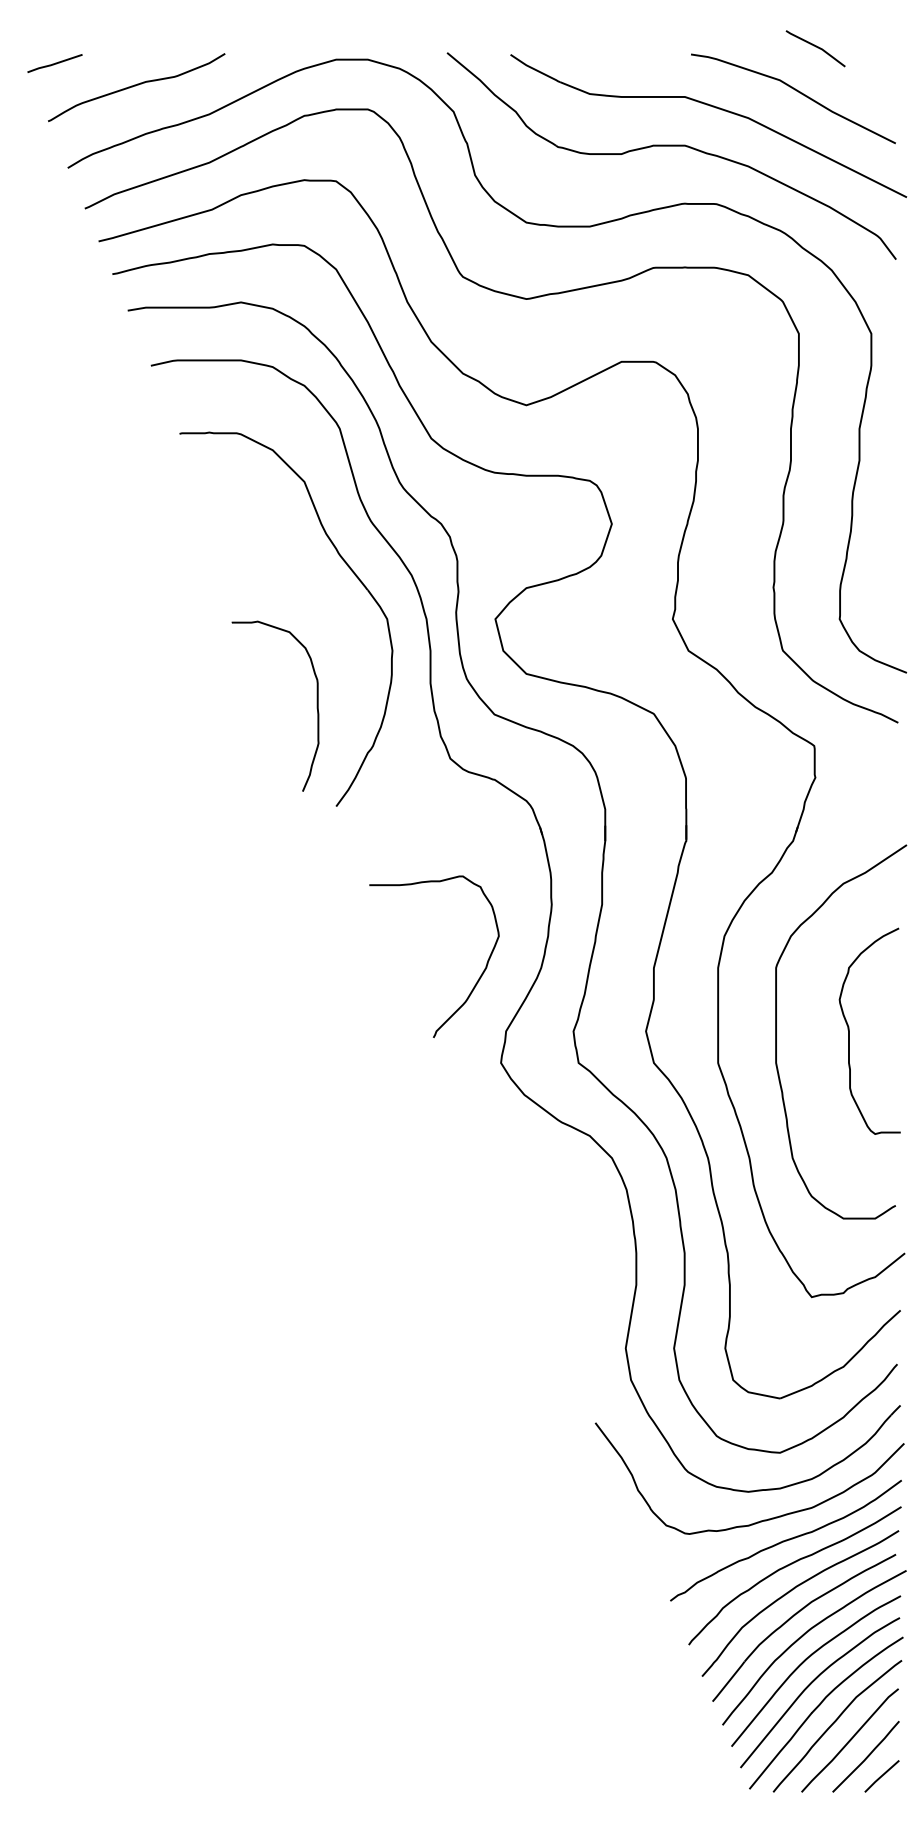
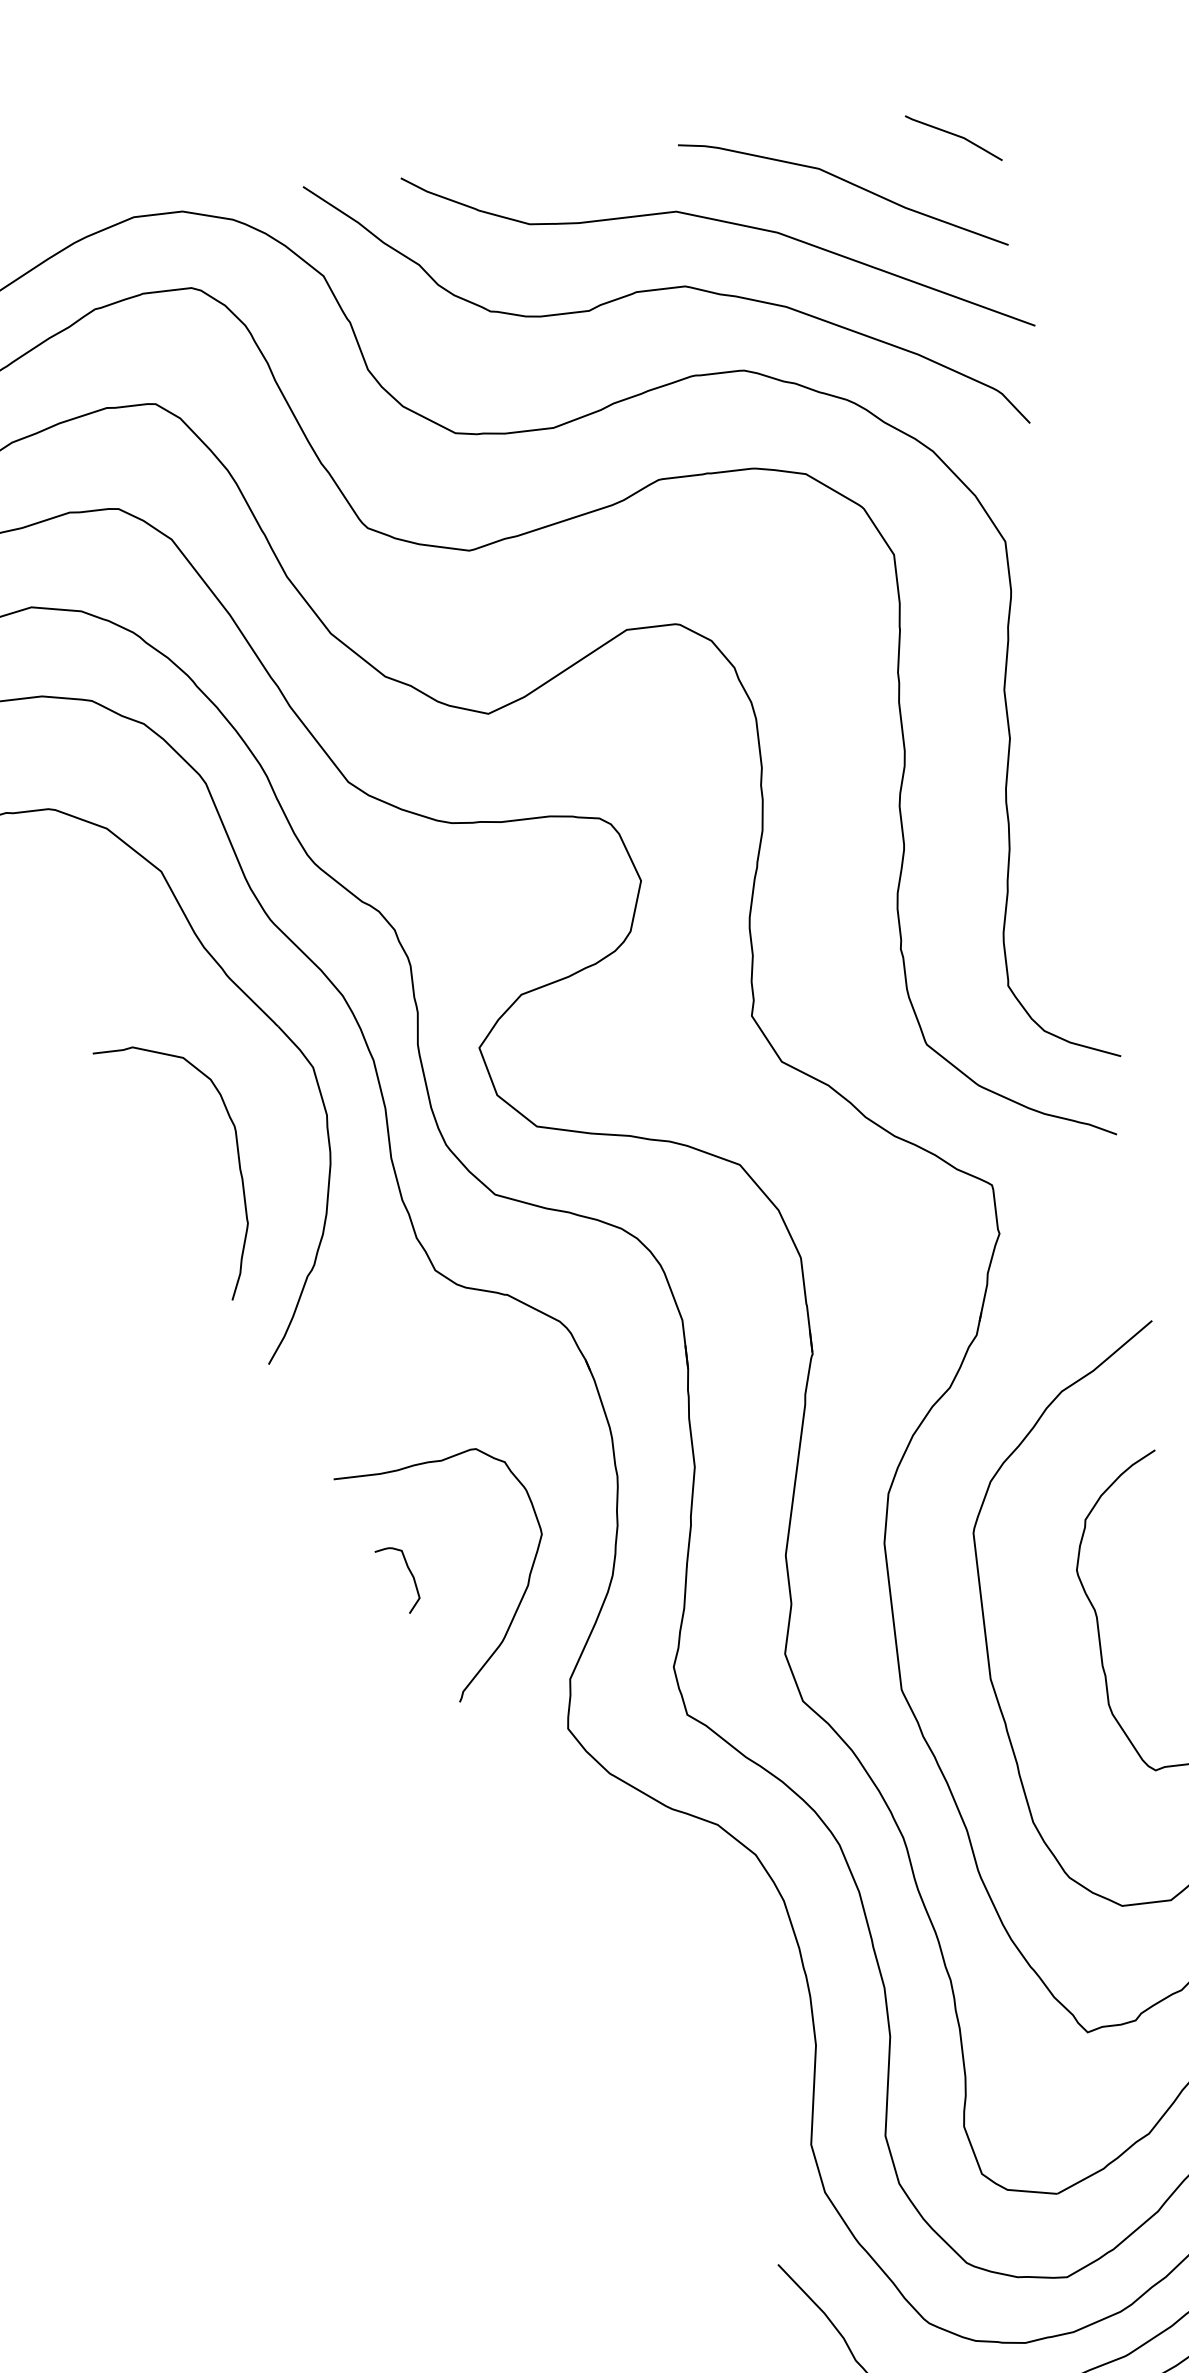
curve: (815, 47) -> (953, 136), moved
curve: (316, 705) -> (237, 1165), moved
curve: (410, 950) -> (408, 1572), added

